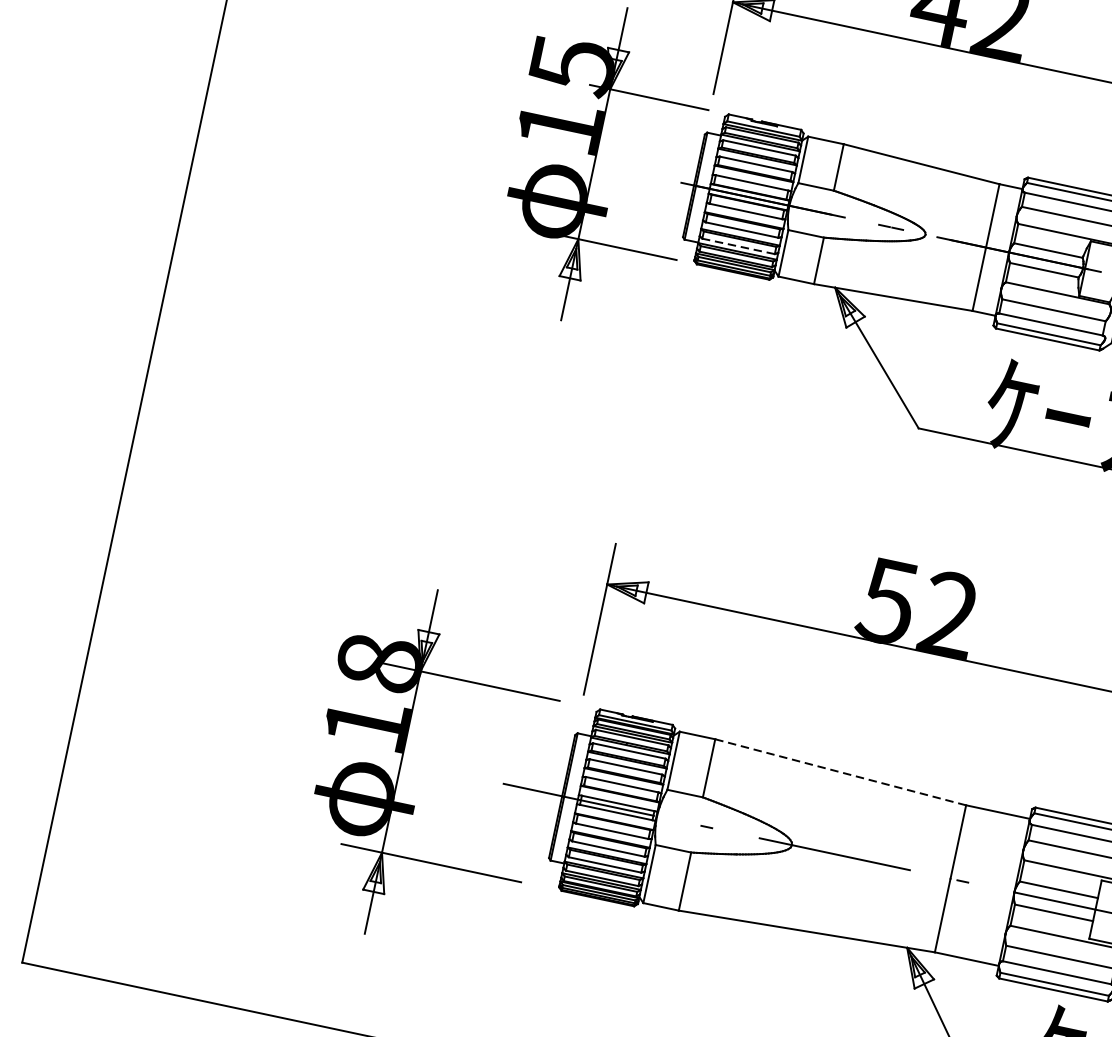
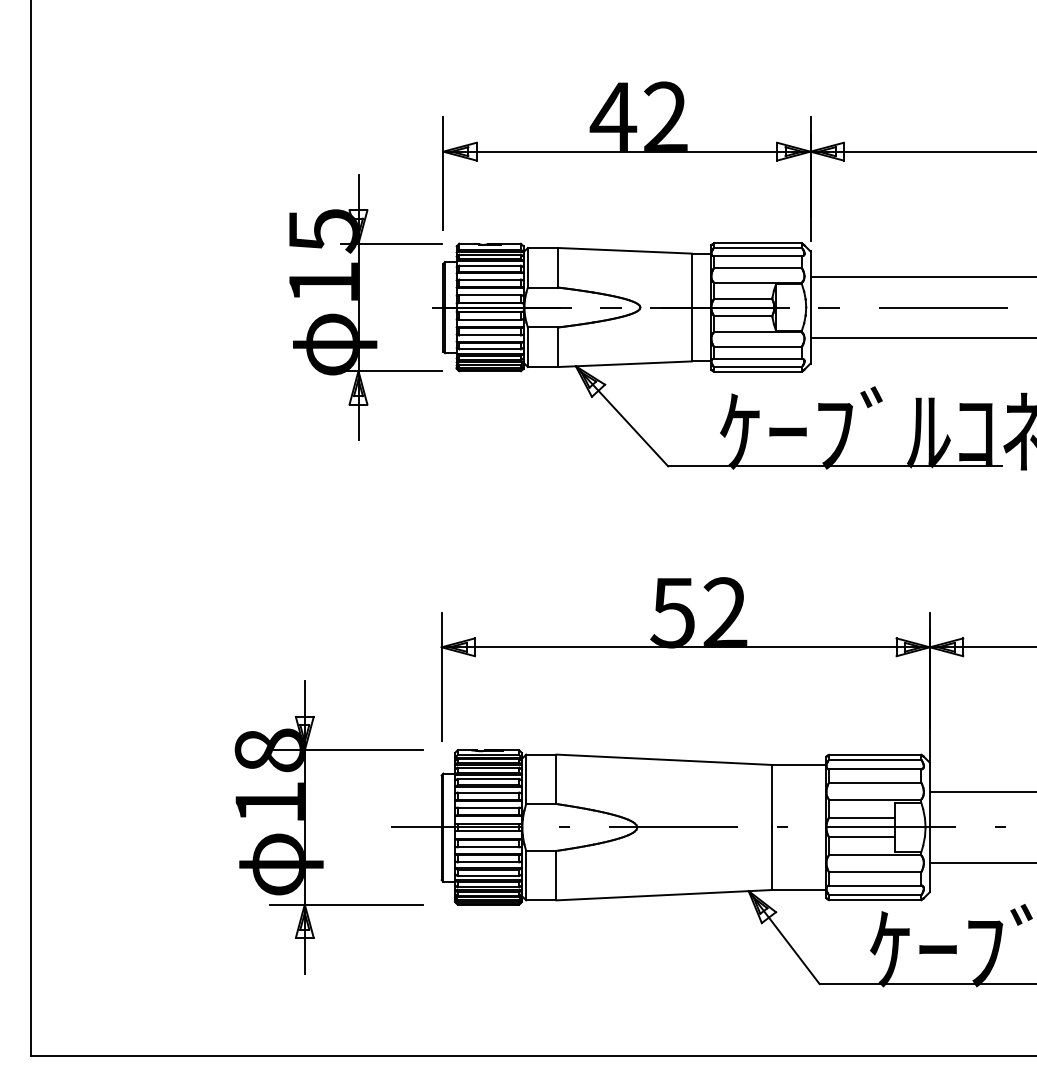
line: (738, 246) -> (490, 349), dashed -> solid
line: (841, 772) -> (664, 759), dashed -> solid

